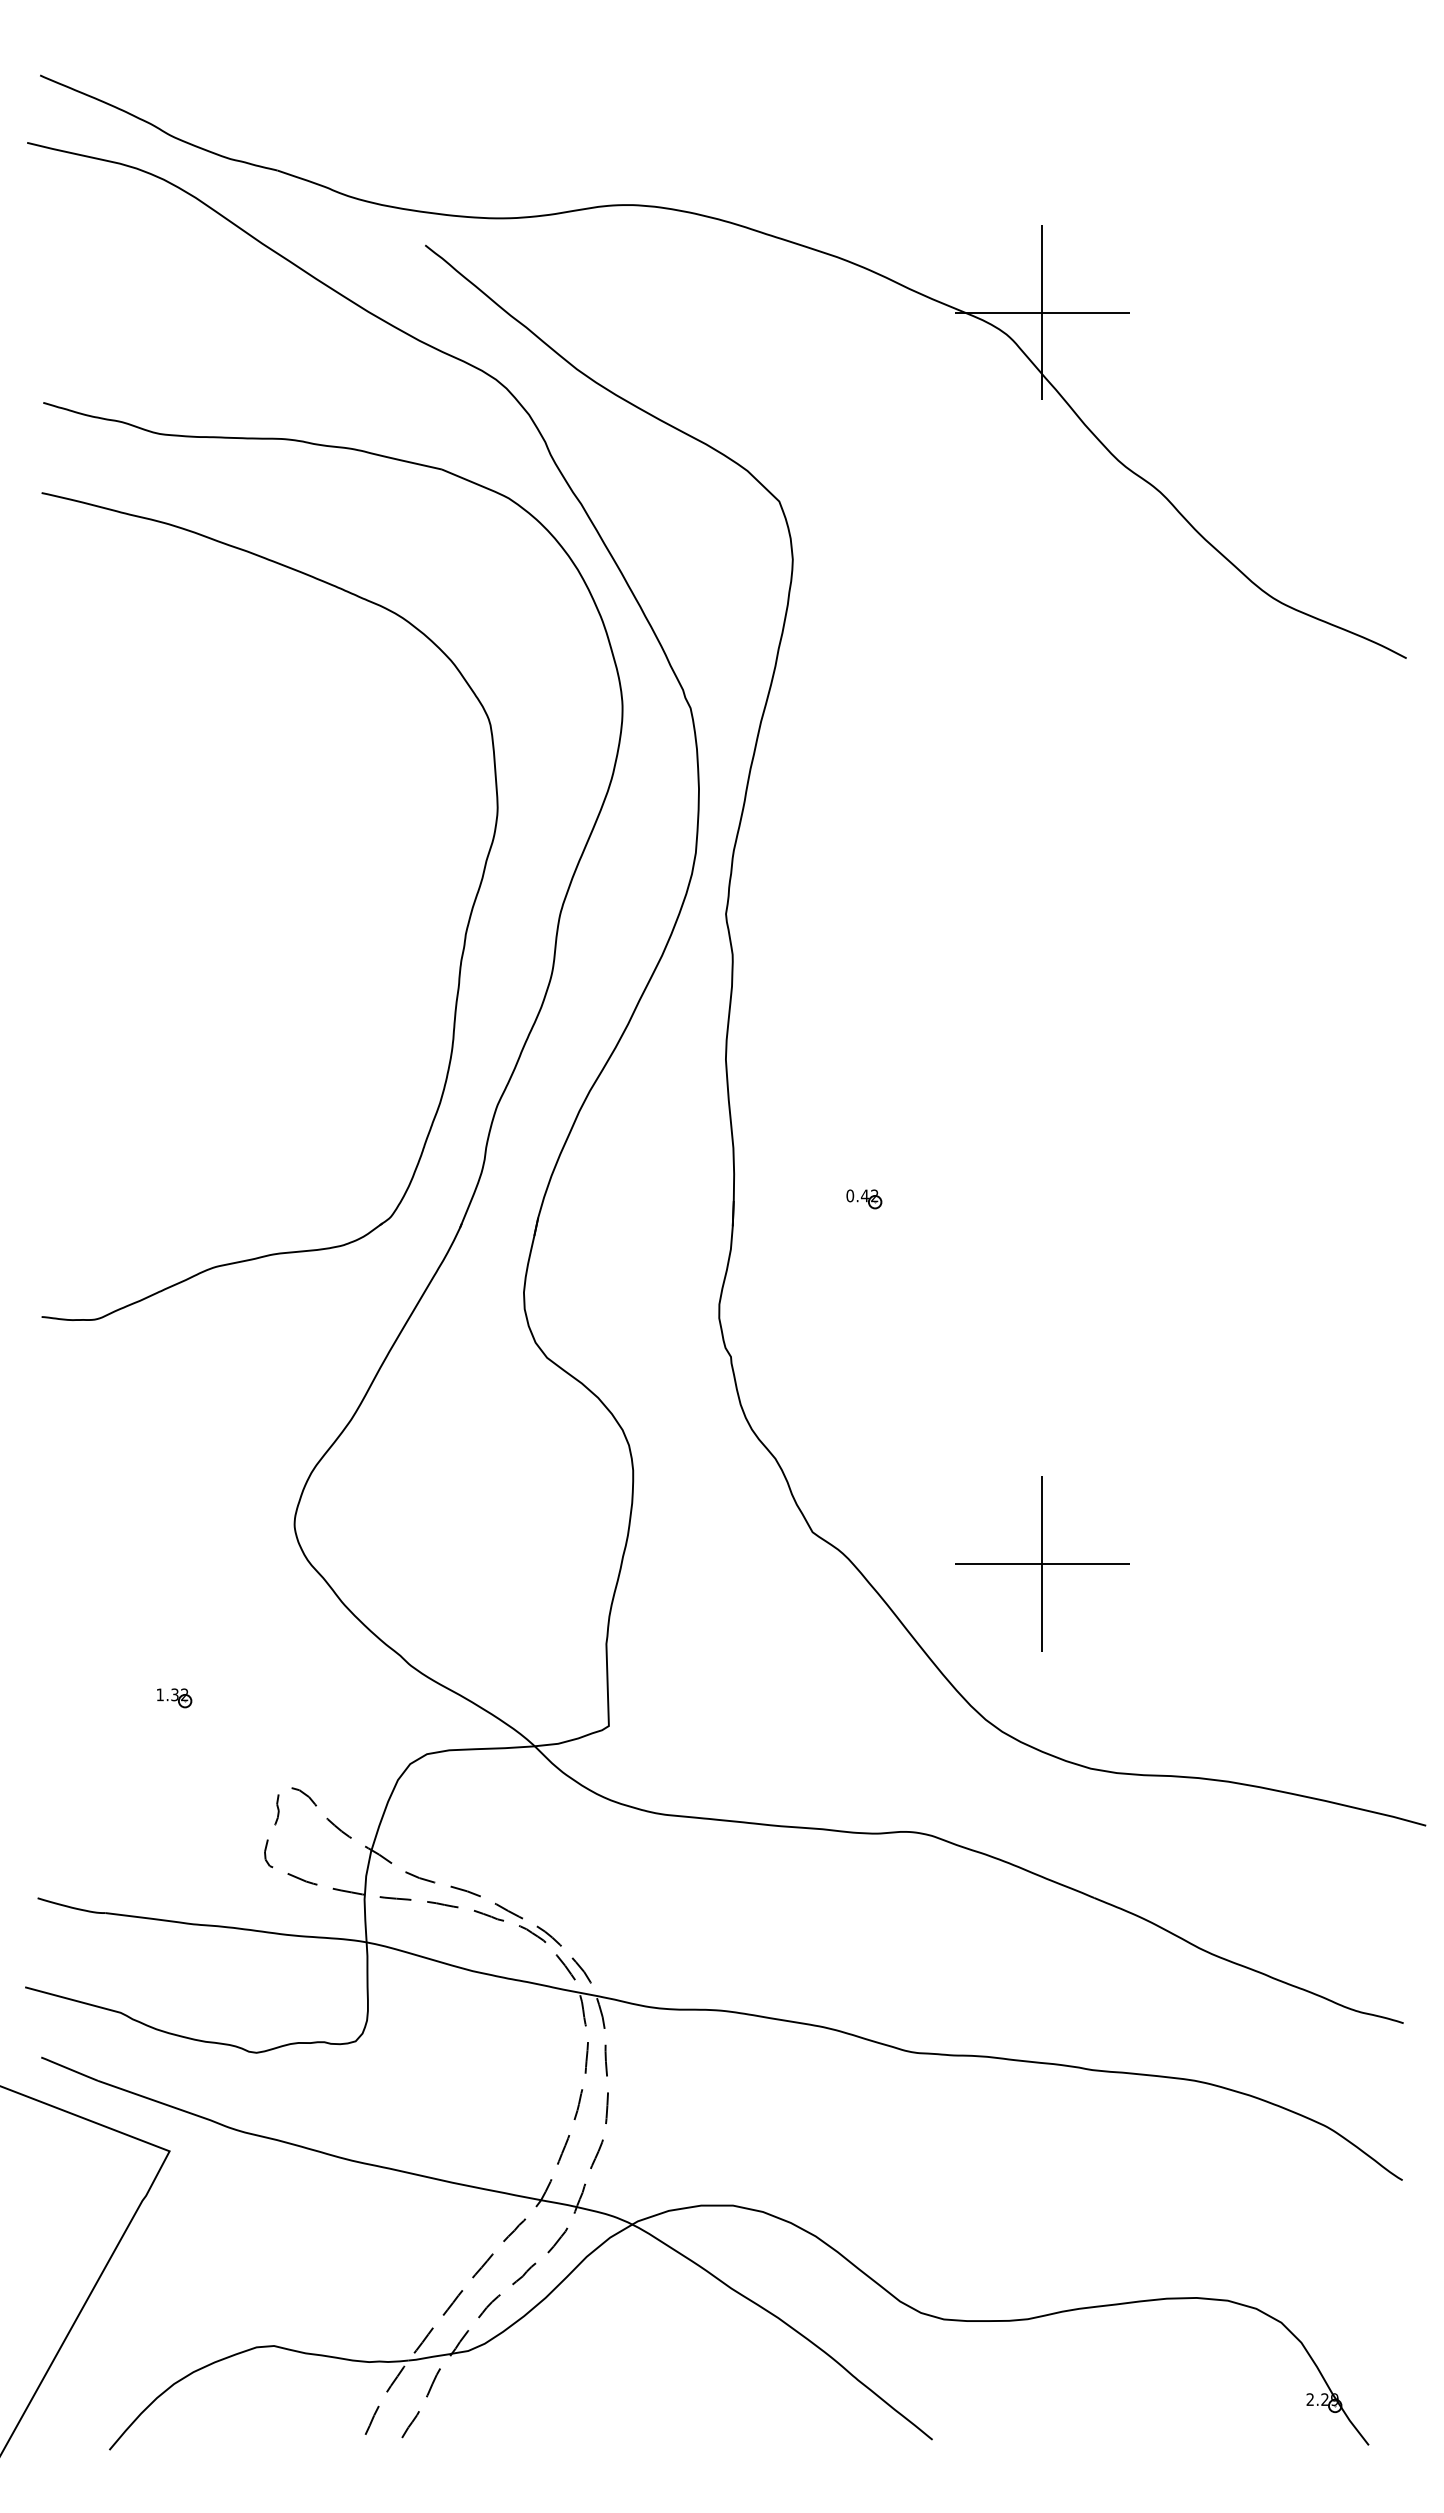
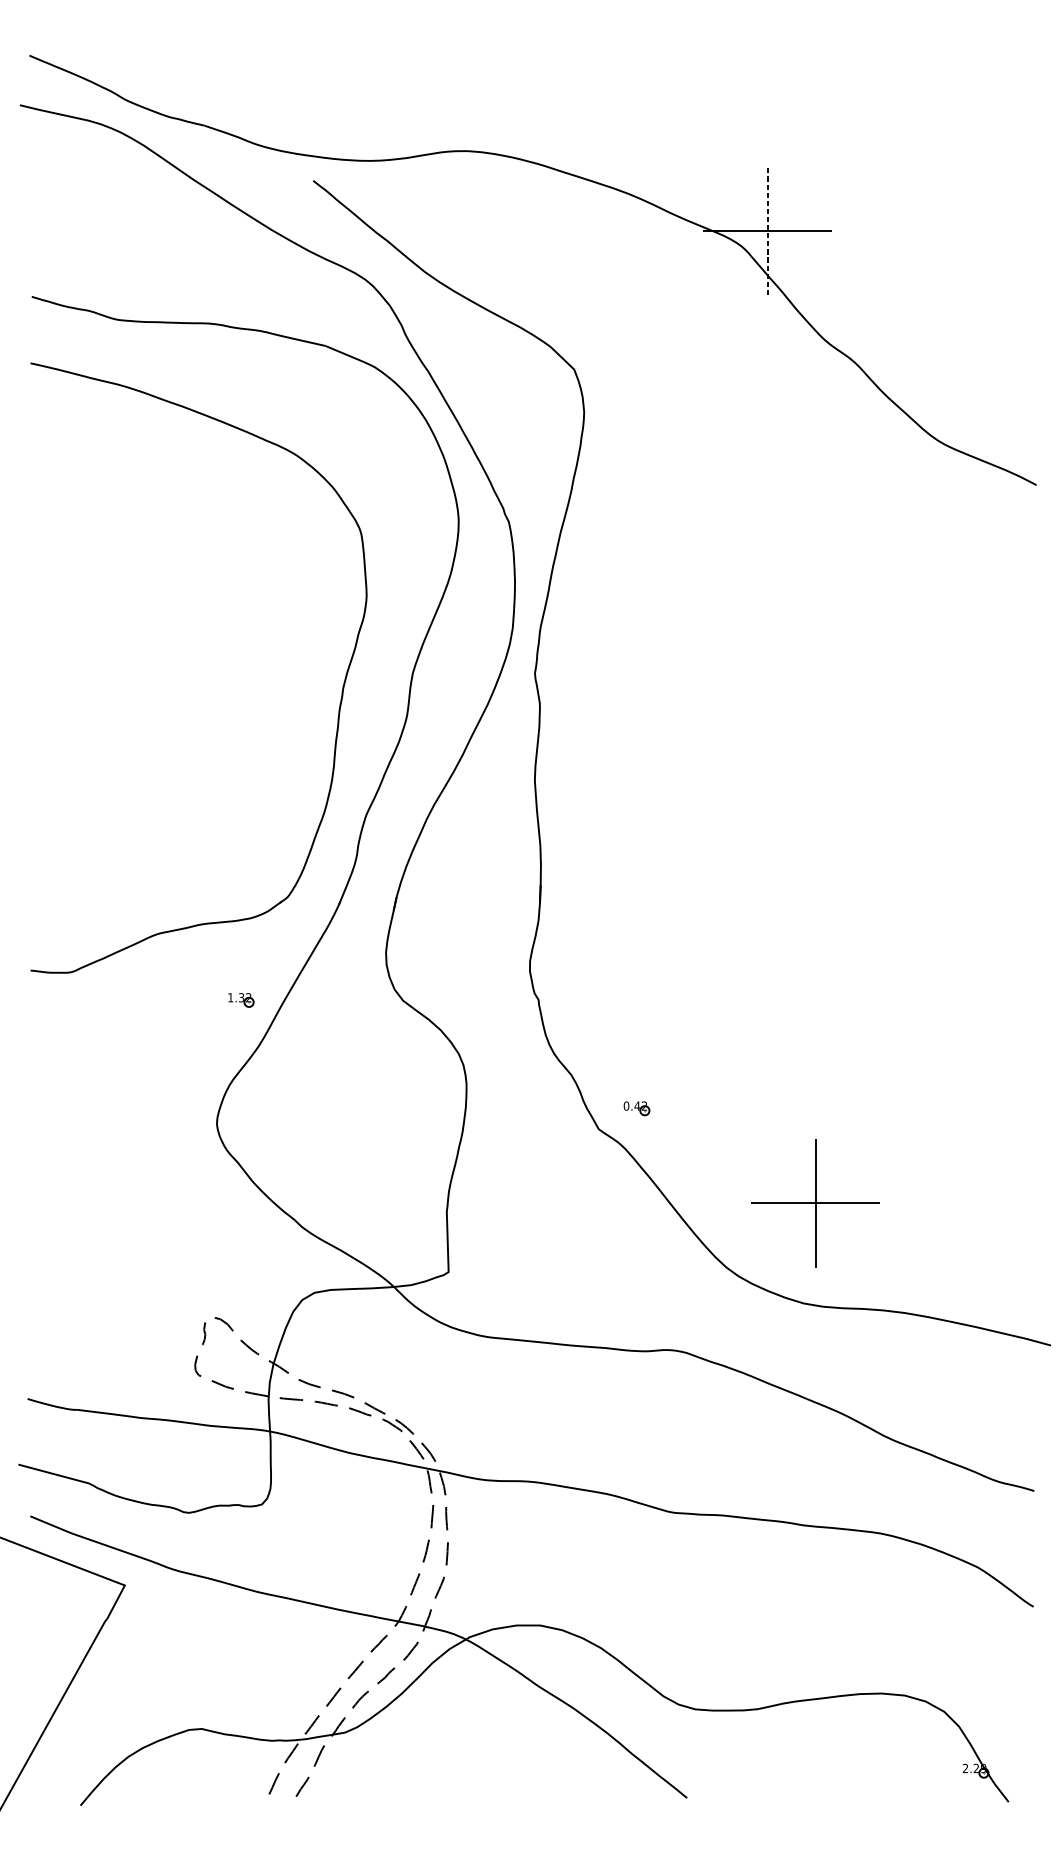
line: (1042, 312) -> (768, 230), solid -> dashed
part: (864, 1199) -> (637, 1108), moved
part: (1042, 1563) -> (816, 1203), moved
part: (174, 1698) -> (241, 1000), moved

